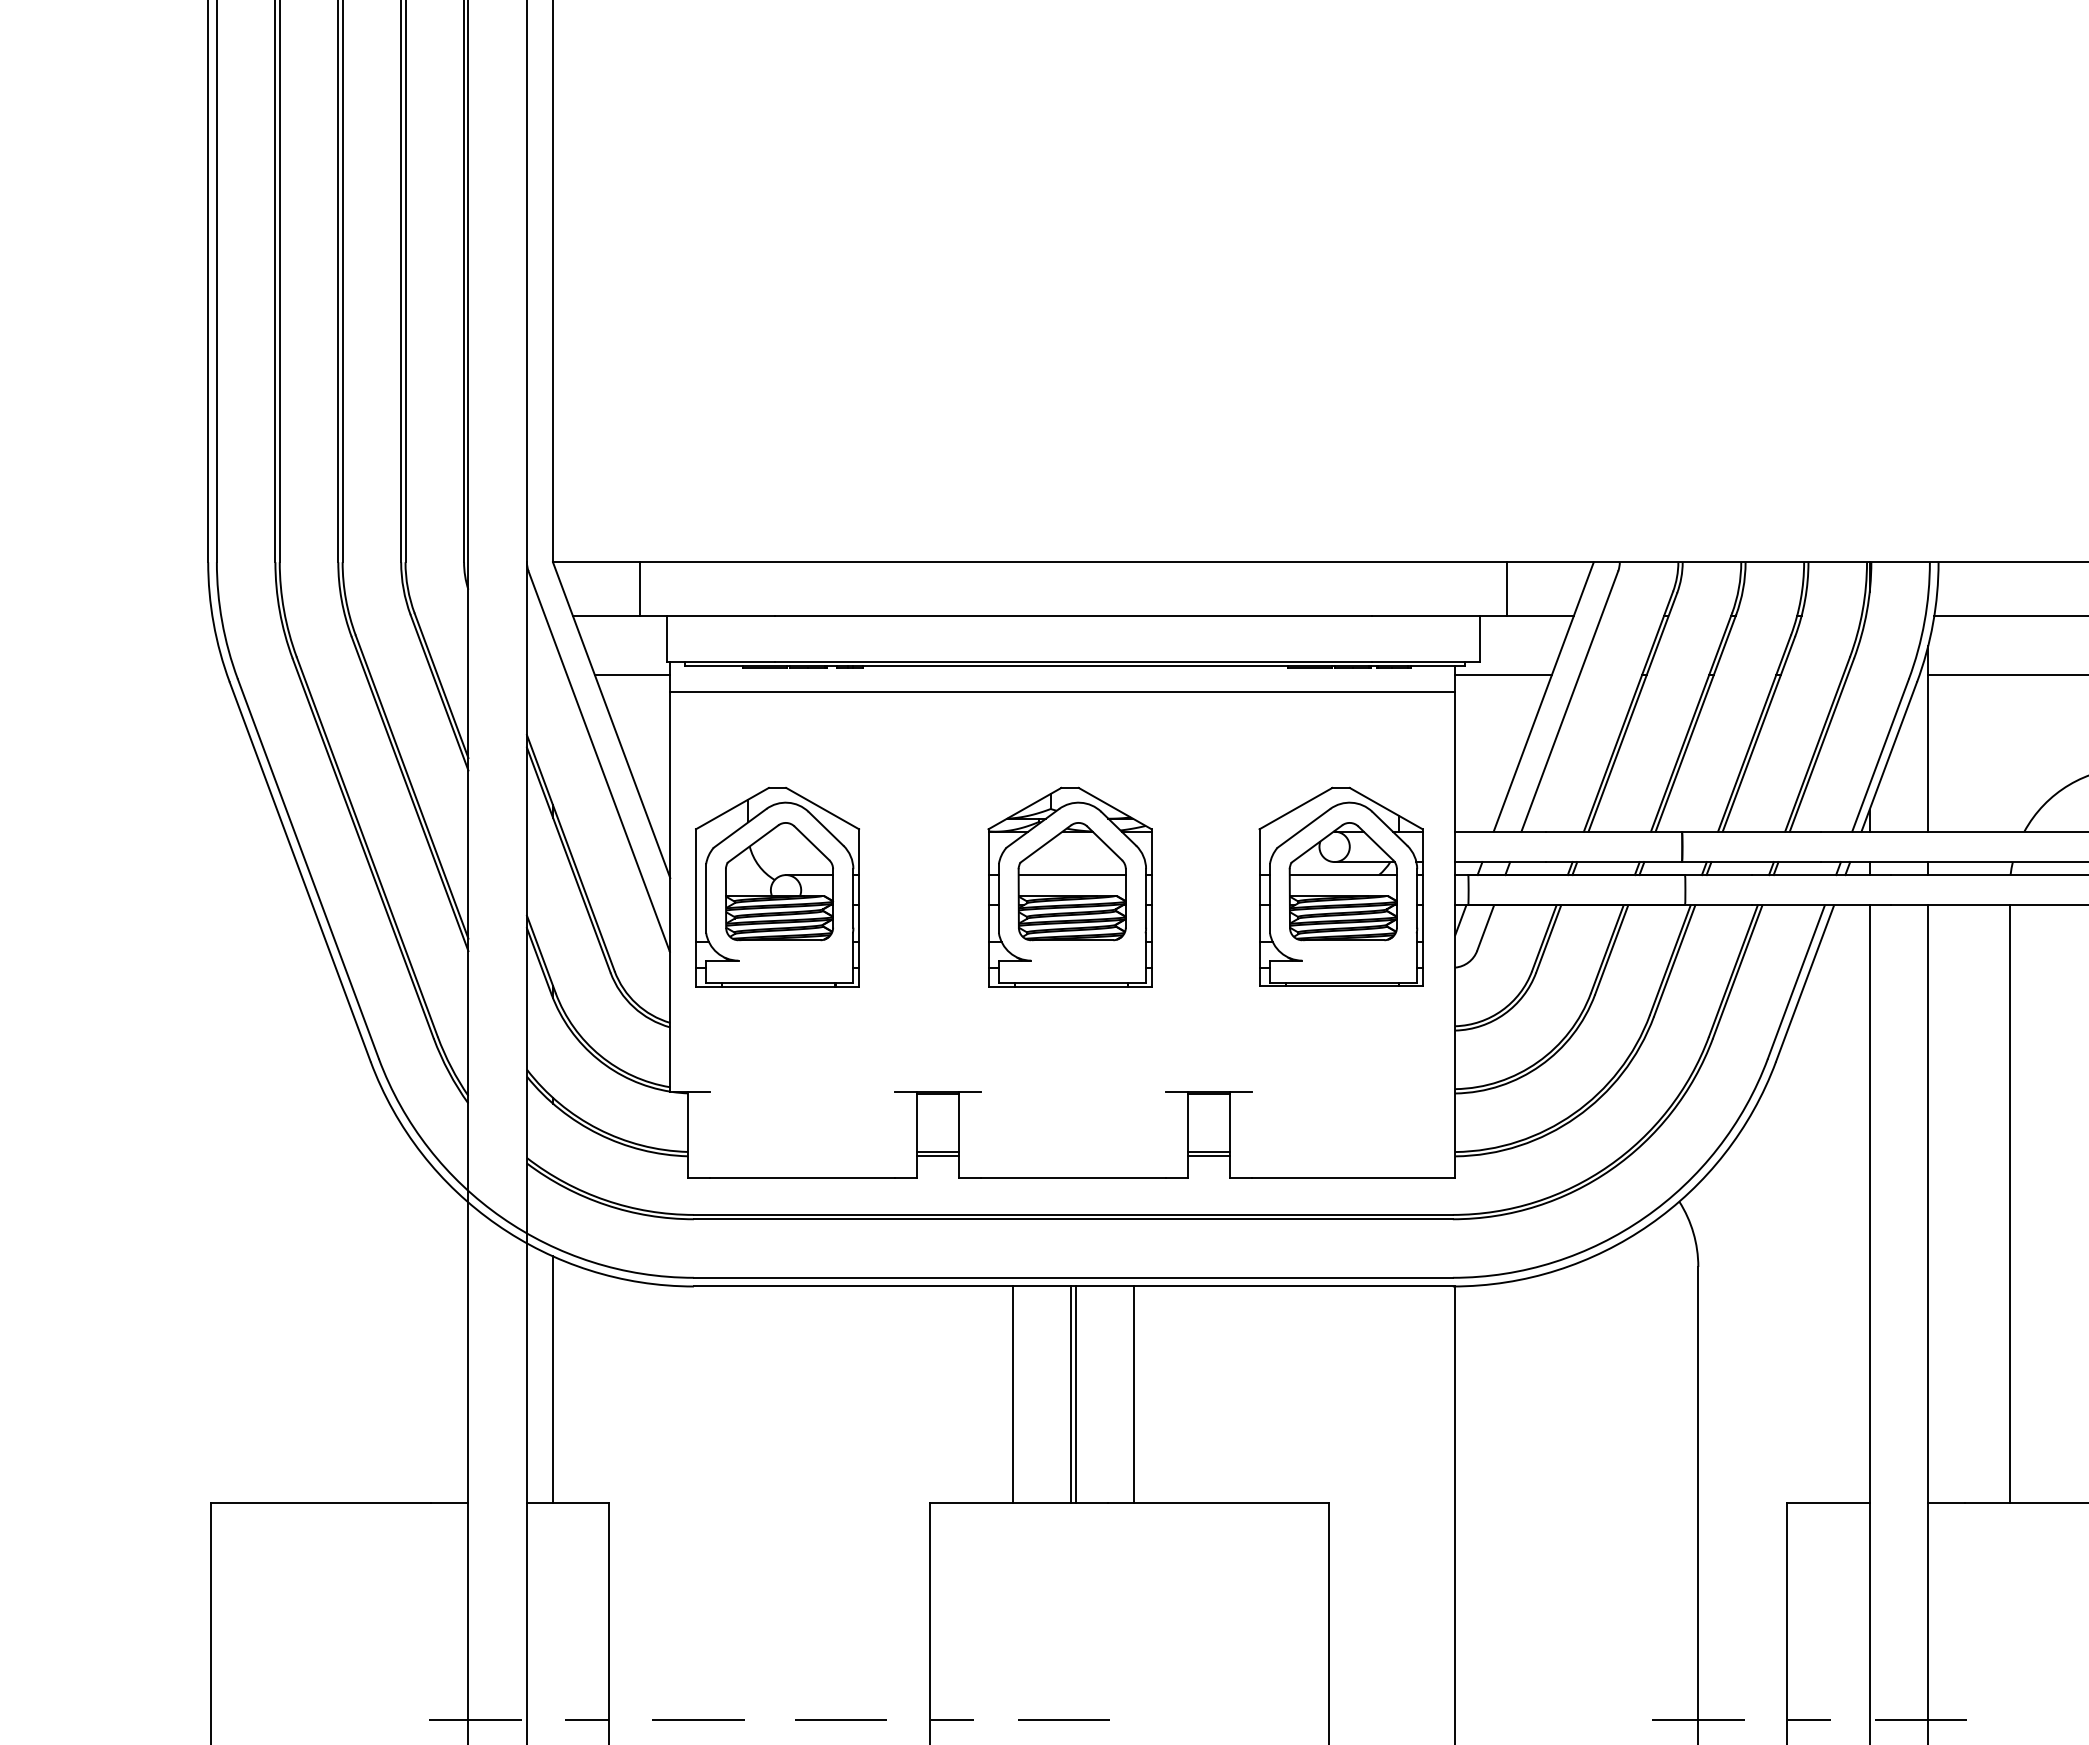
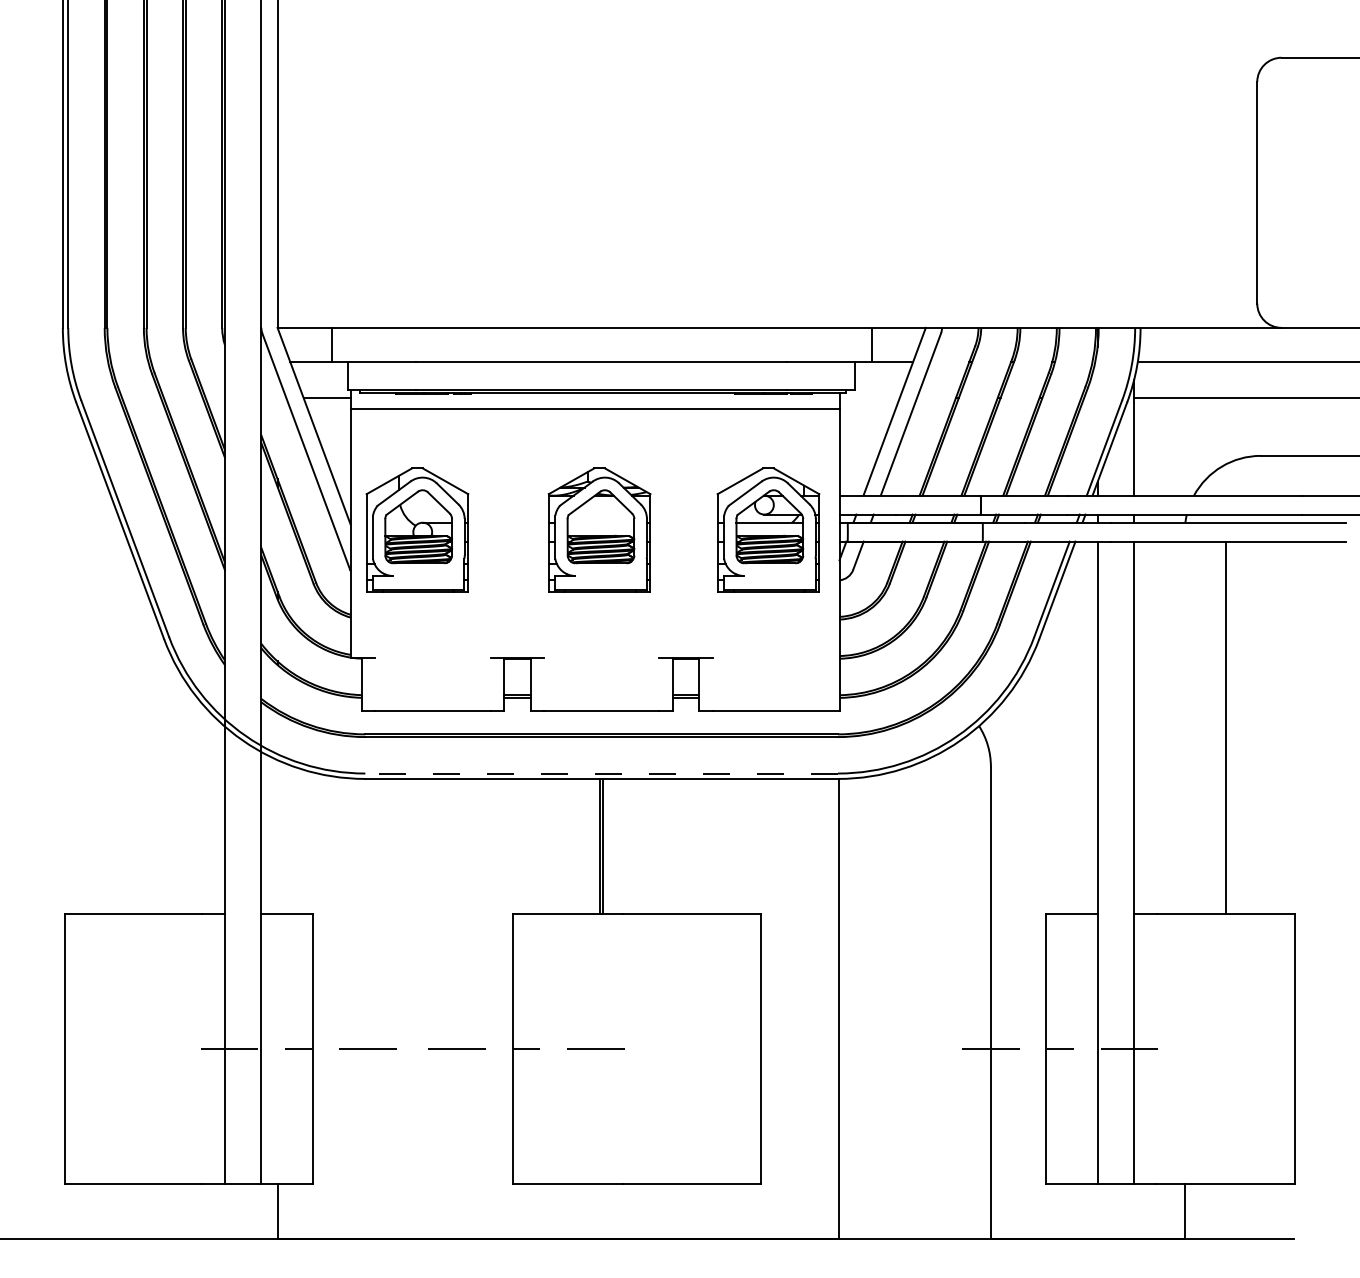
line: (1503, 674) -> (869, 397), removed
line: (1071, 874) -> (600, 522), removed
line: (2009, 1203) -> (1225, 727), moved
line: (1073, 1277) -> (601, 773), solid -> dashed
line: (552, 1378) -> (277, 836), removed
line: (1012, 1393) -> (563, 845), removed
line: (1134, 1393) -> (639, 845), removed

